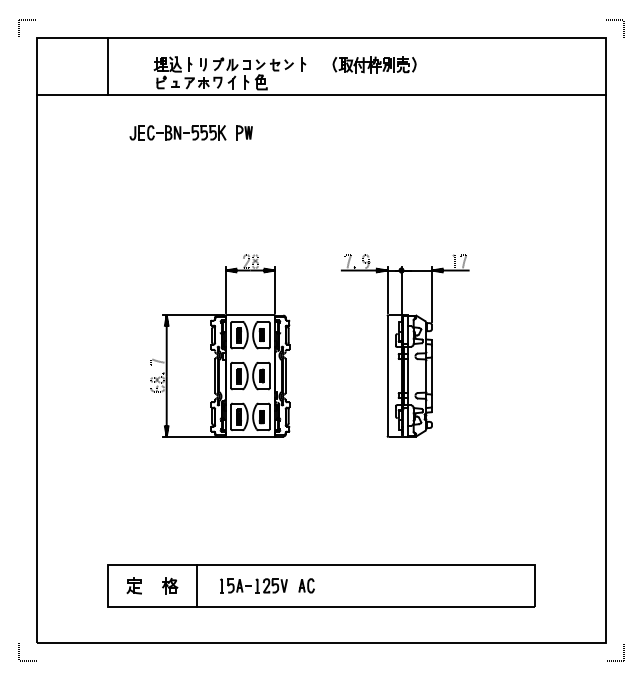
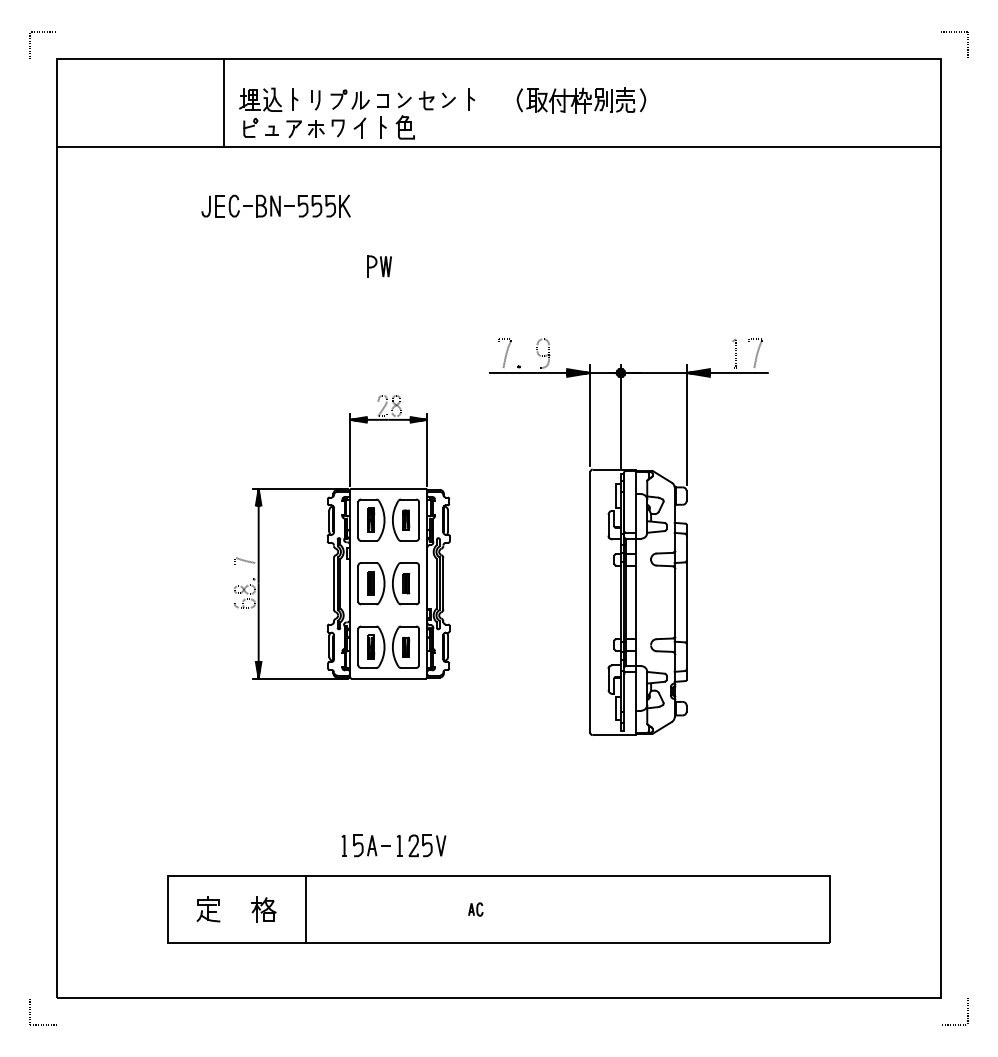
line: (108, 66) -> (224, 103), moved
part: (244, 132) -> (379, 266), moved
part: (405, 345) -> (629, 536), size x1.4
part: (253, 585) -> (393, 845), moved
part: (306, 585) -> (475, 908), size x0.6

